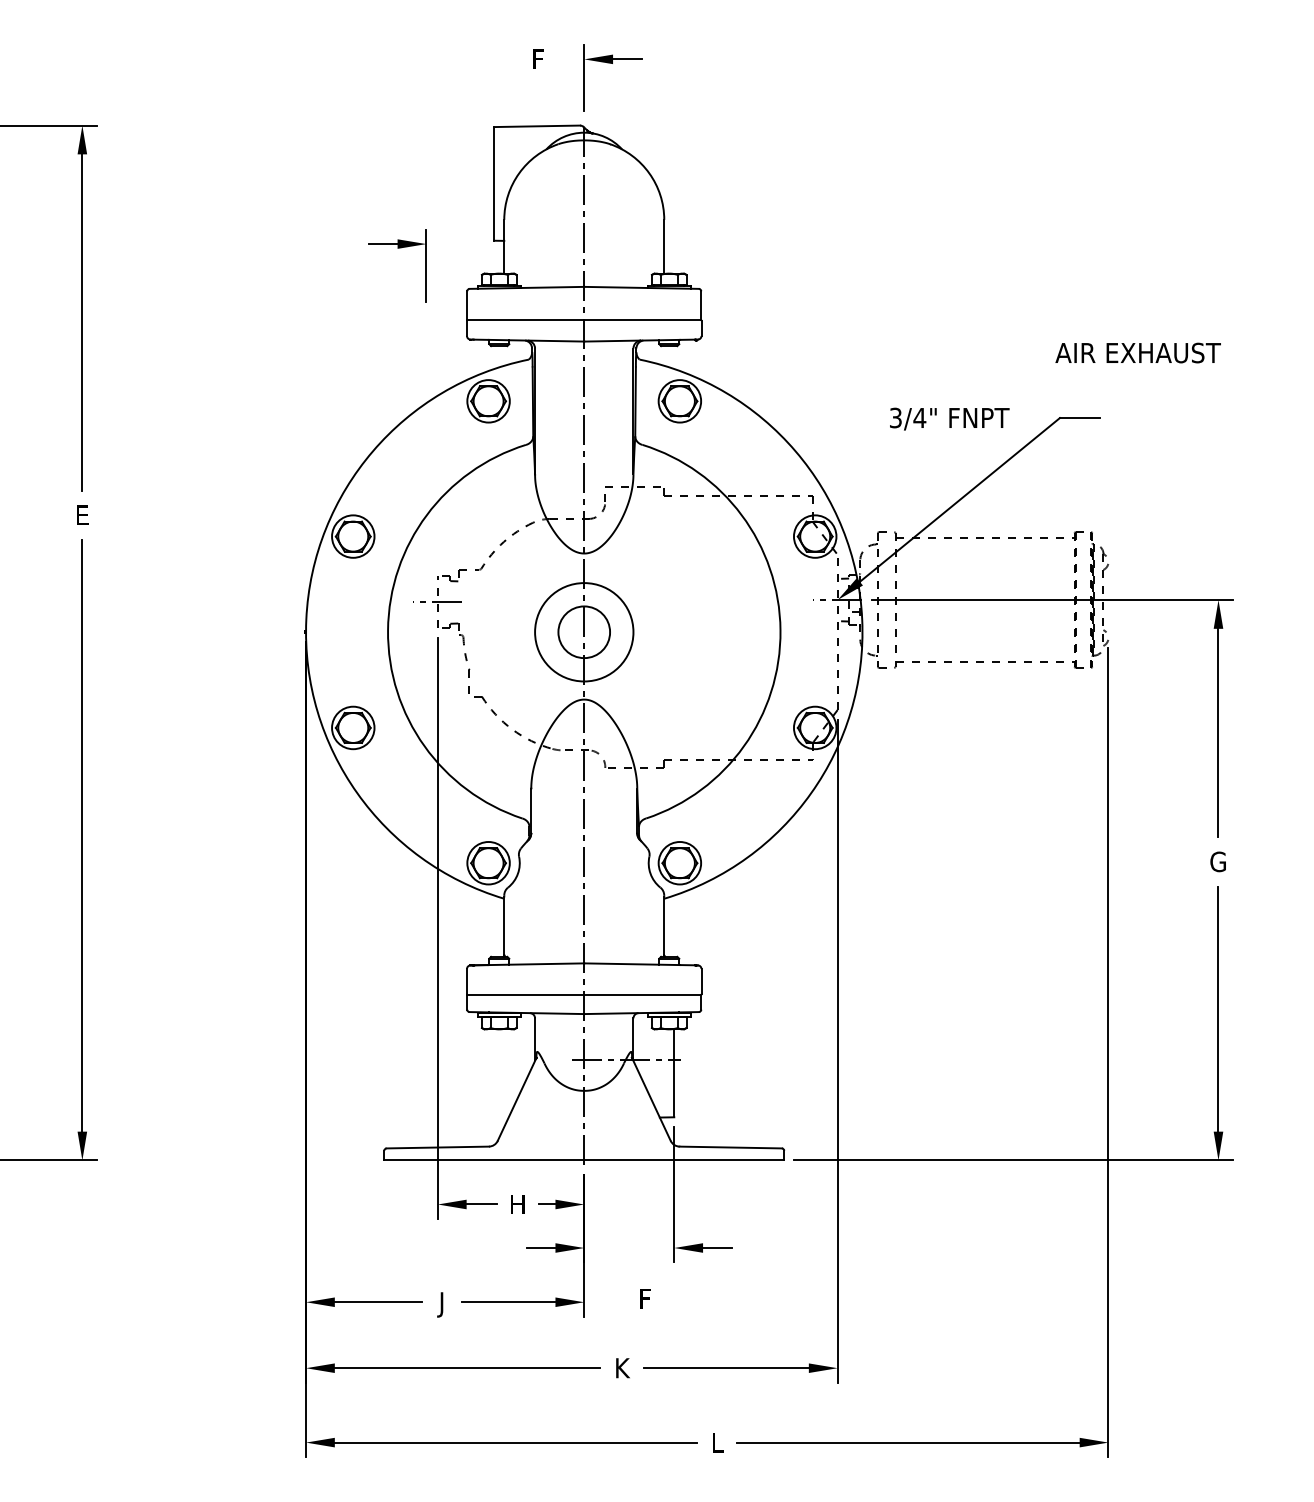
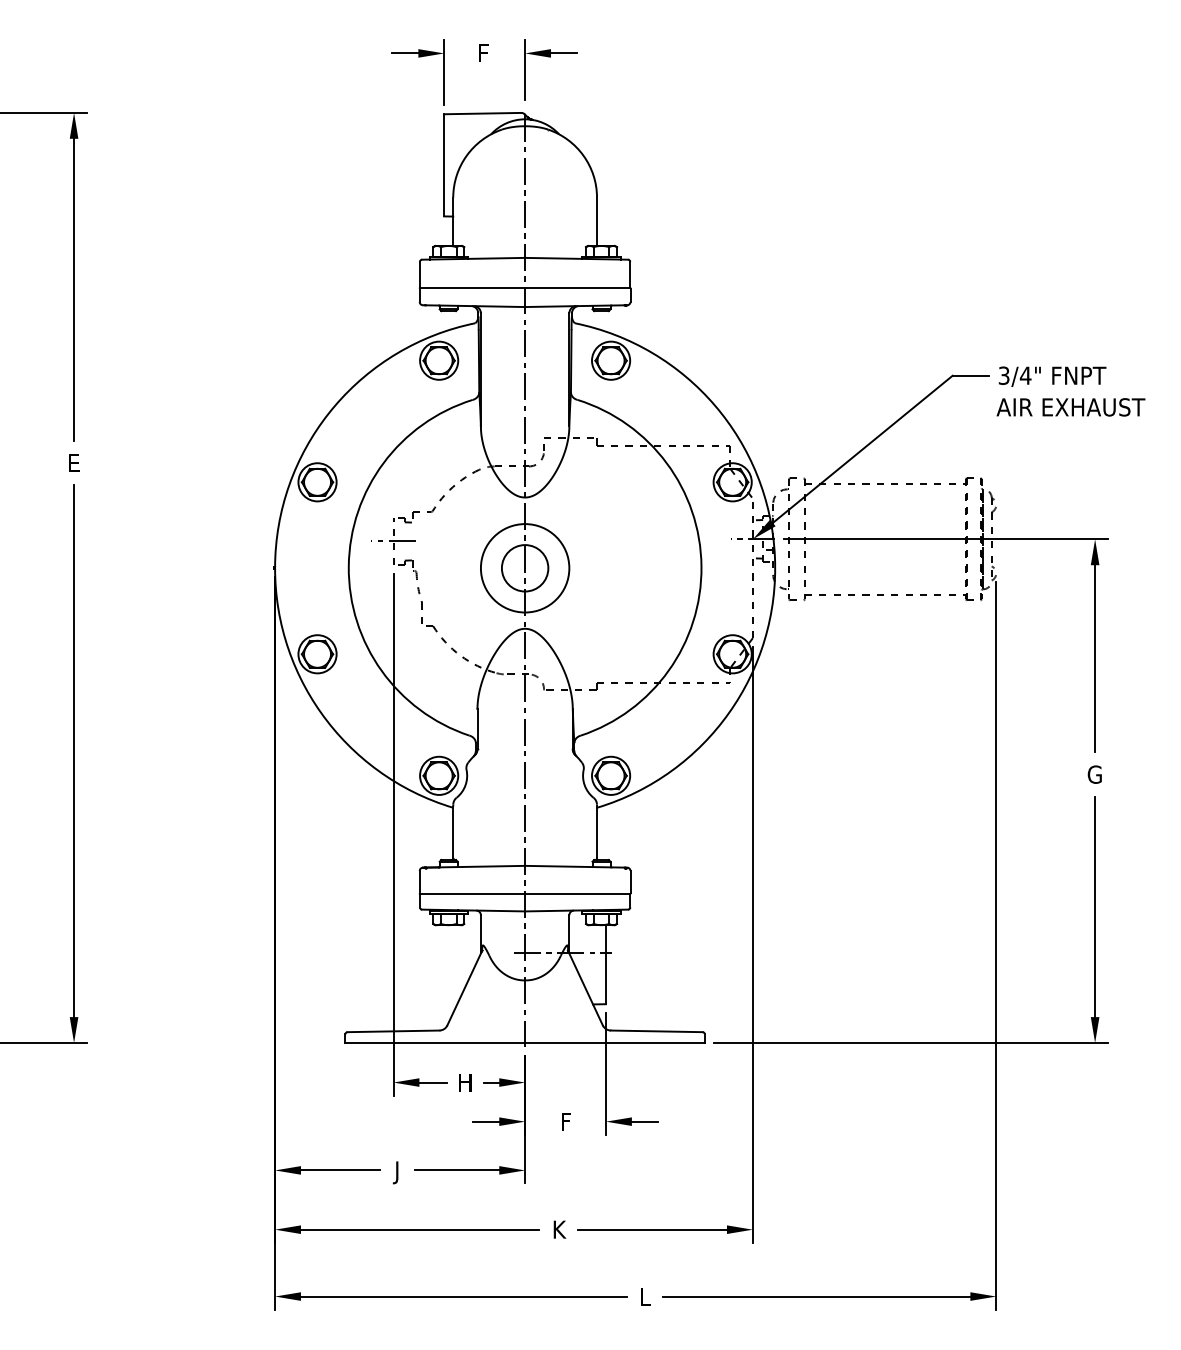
part: (397, 248) -> (418, 57), moved
text: (1137, 353) -> (1070, 407), moved
text: (949, 418) -> (1052, 376), moved
text: (645, 1299) -> (566, 1121), moved

